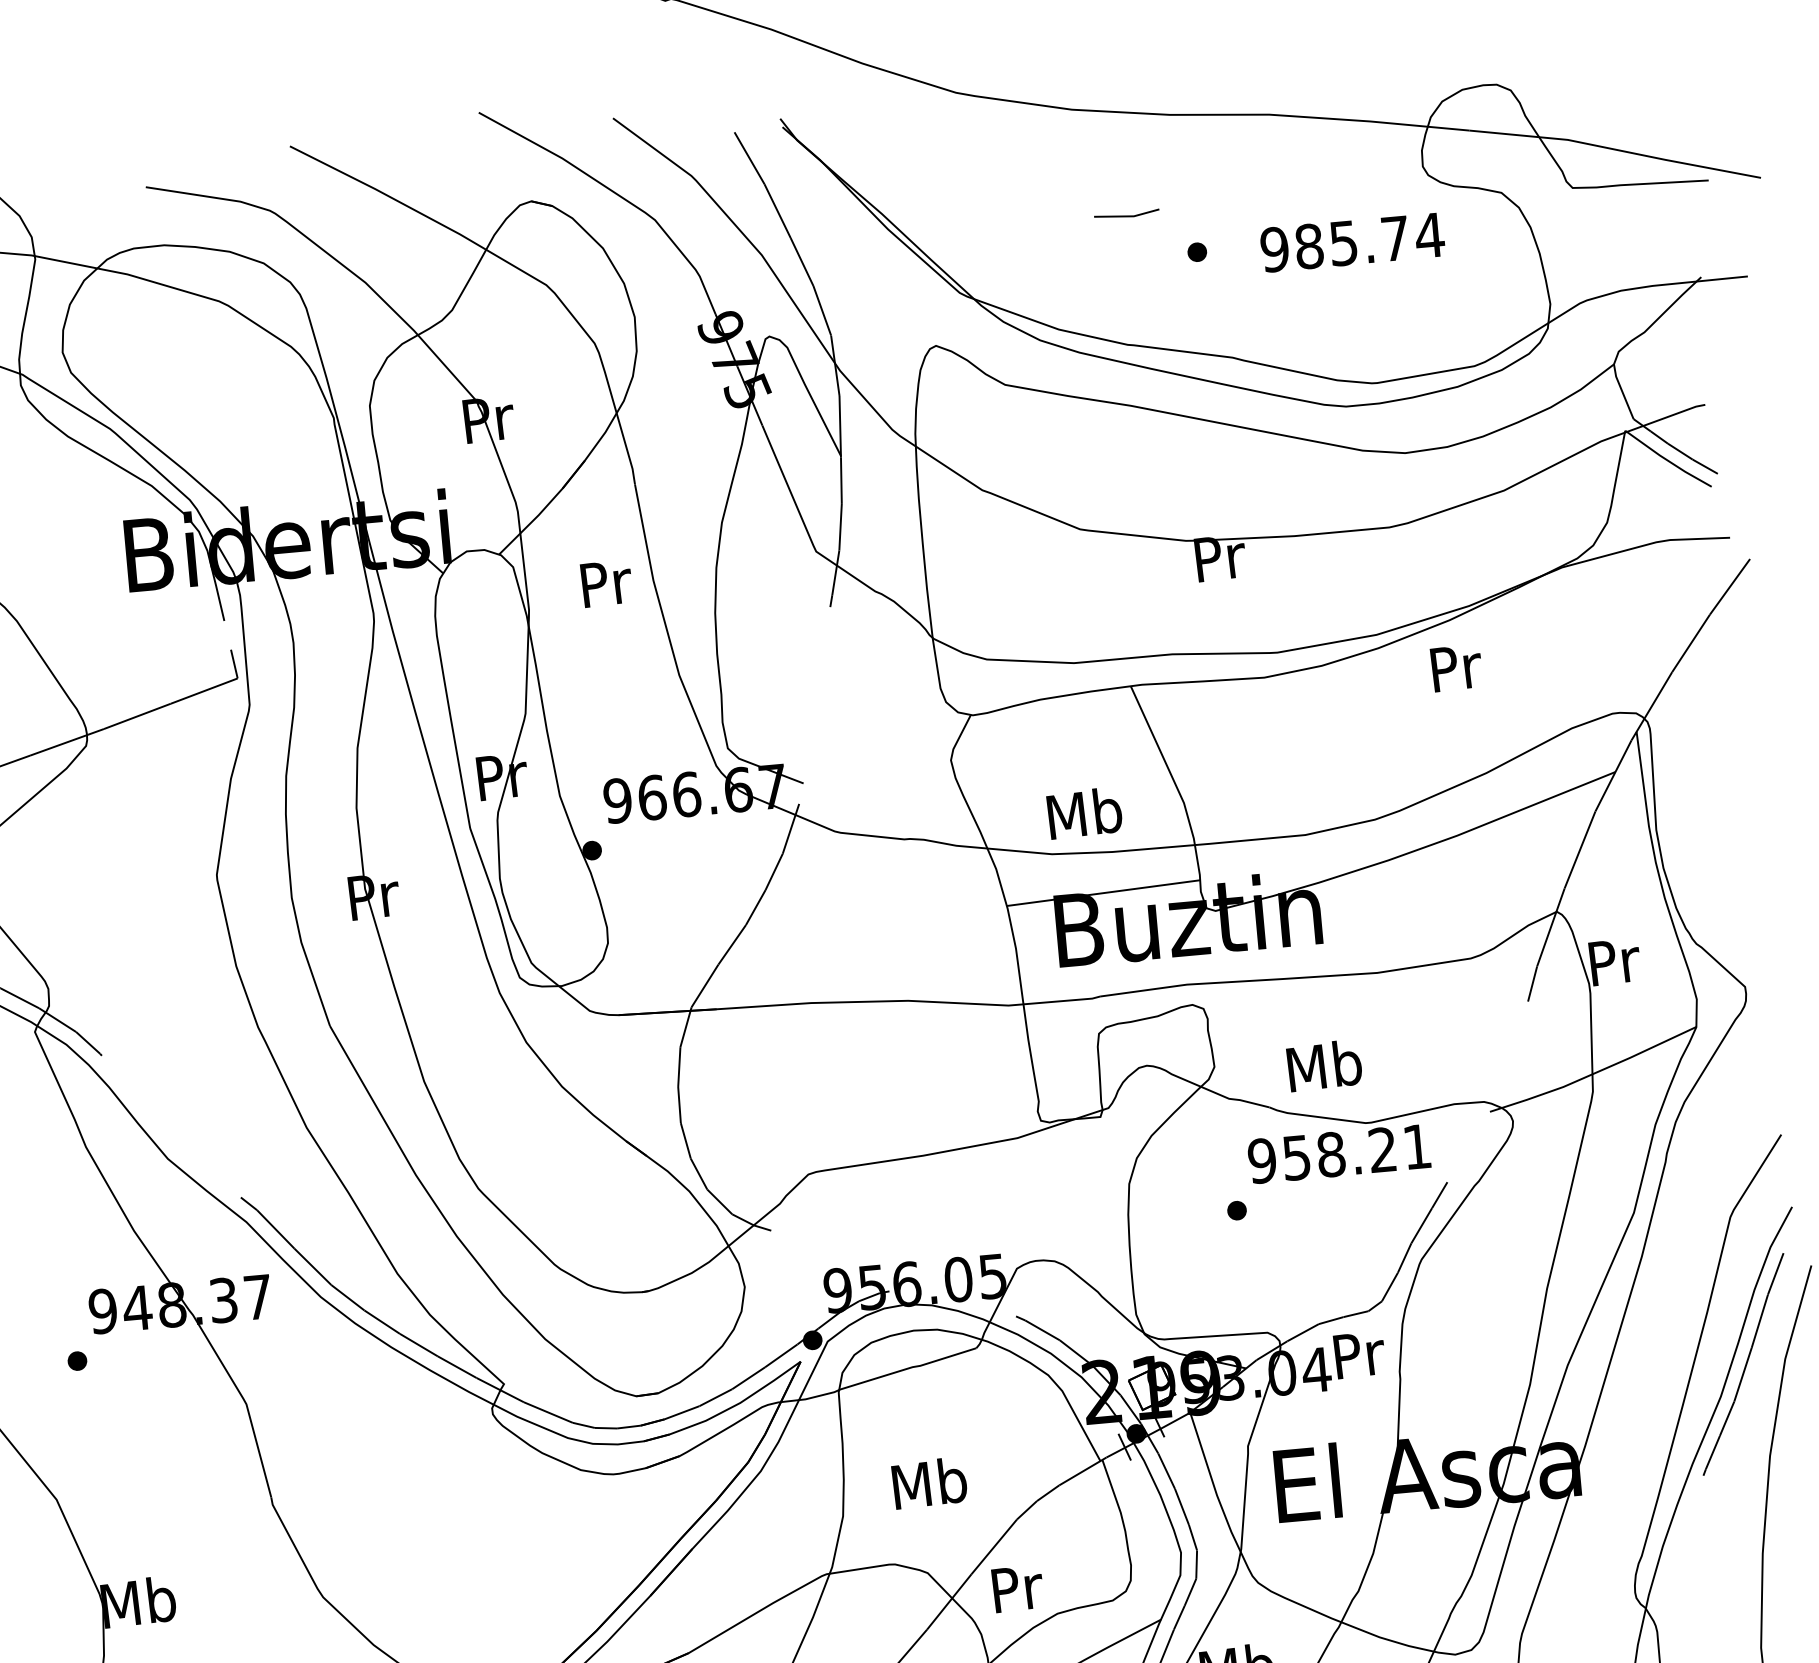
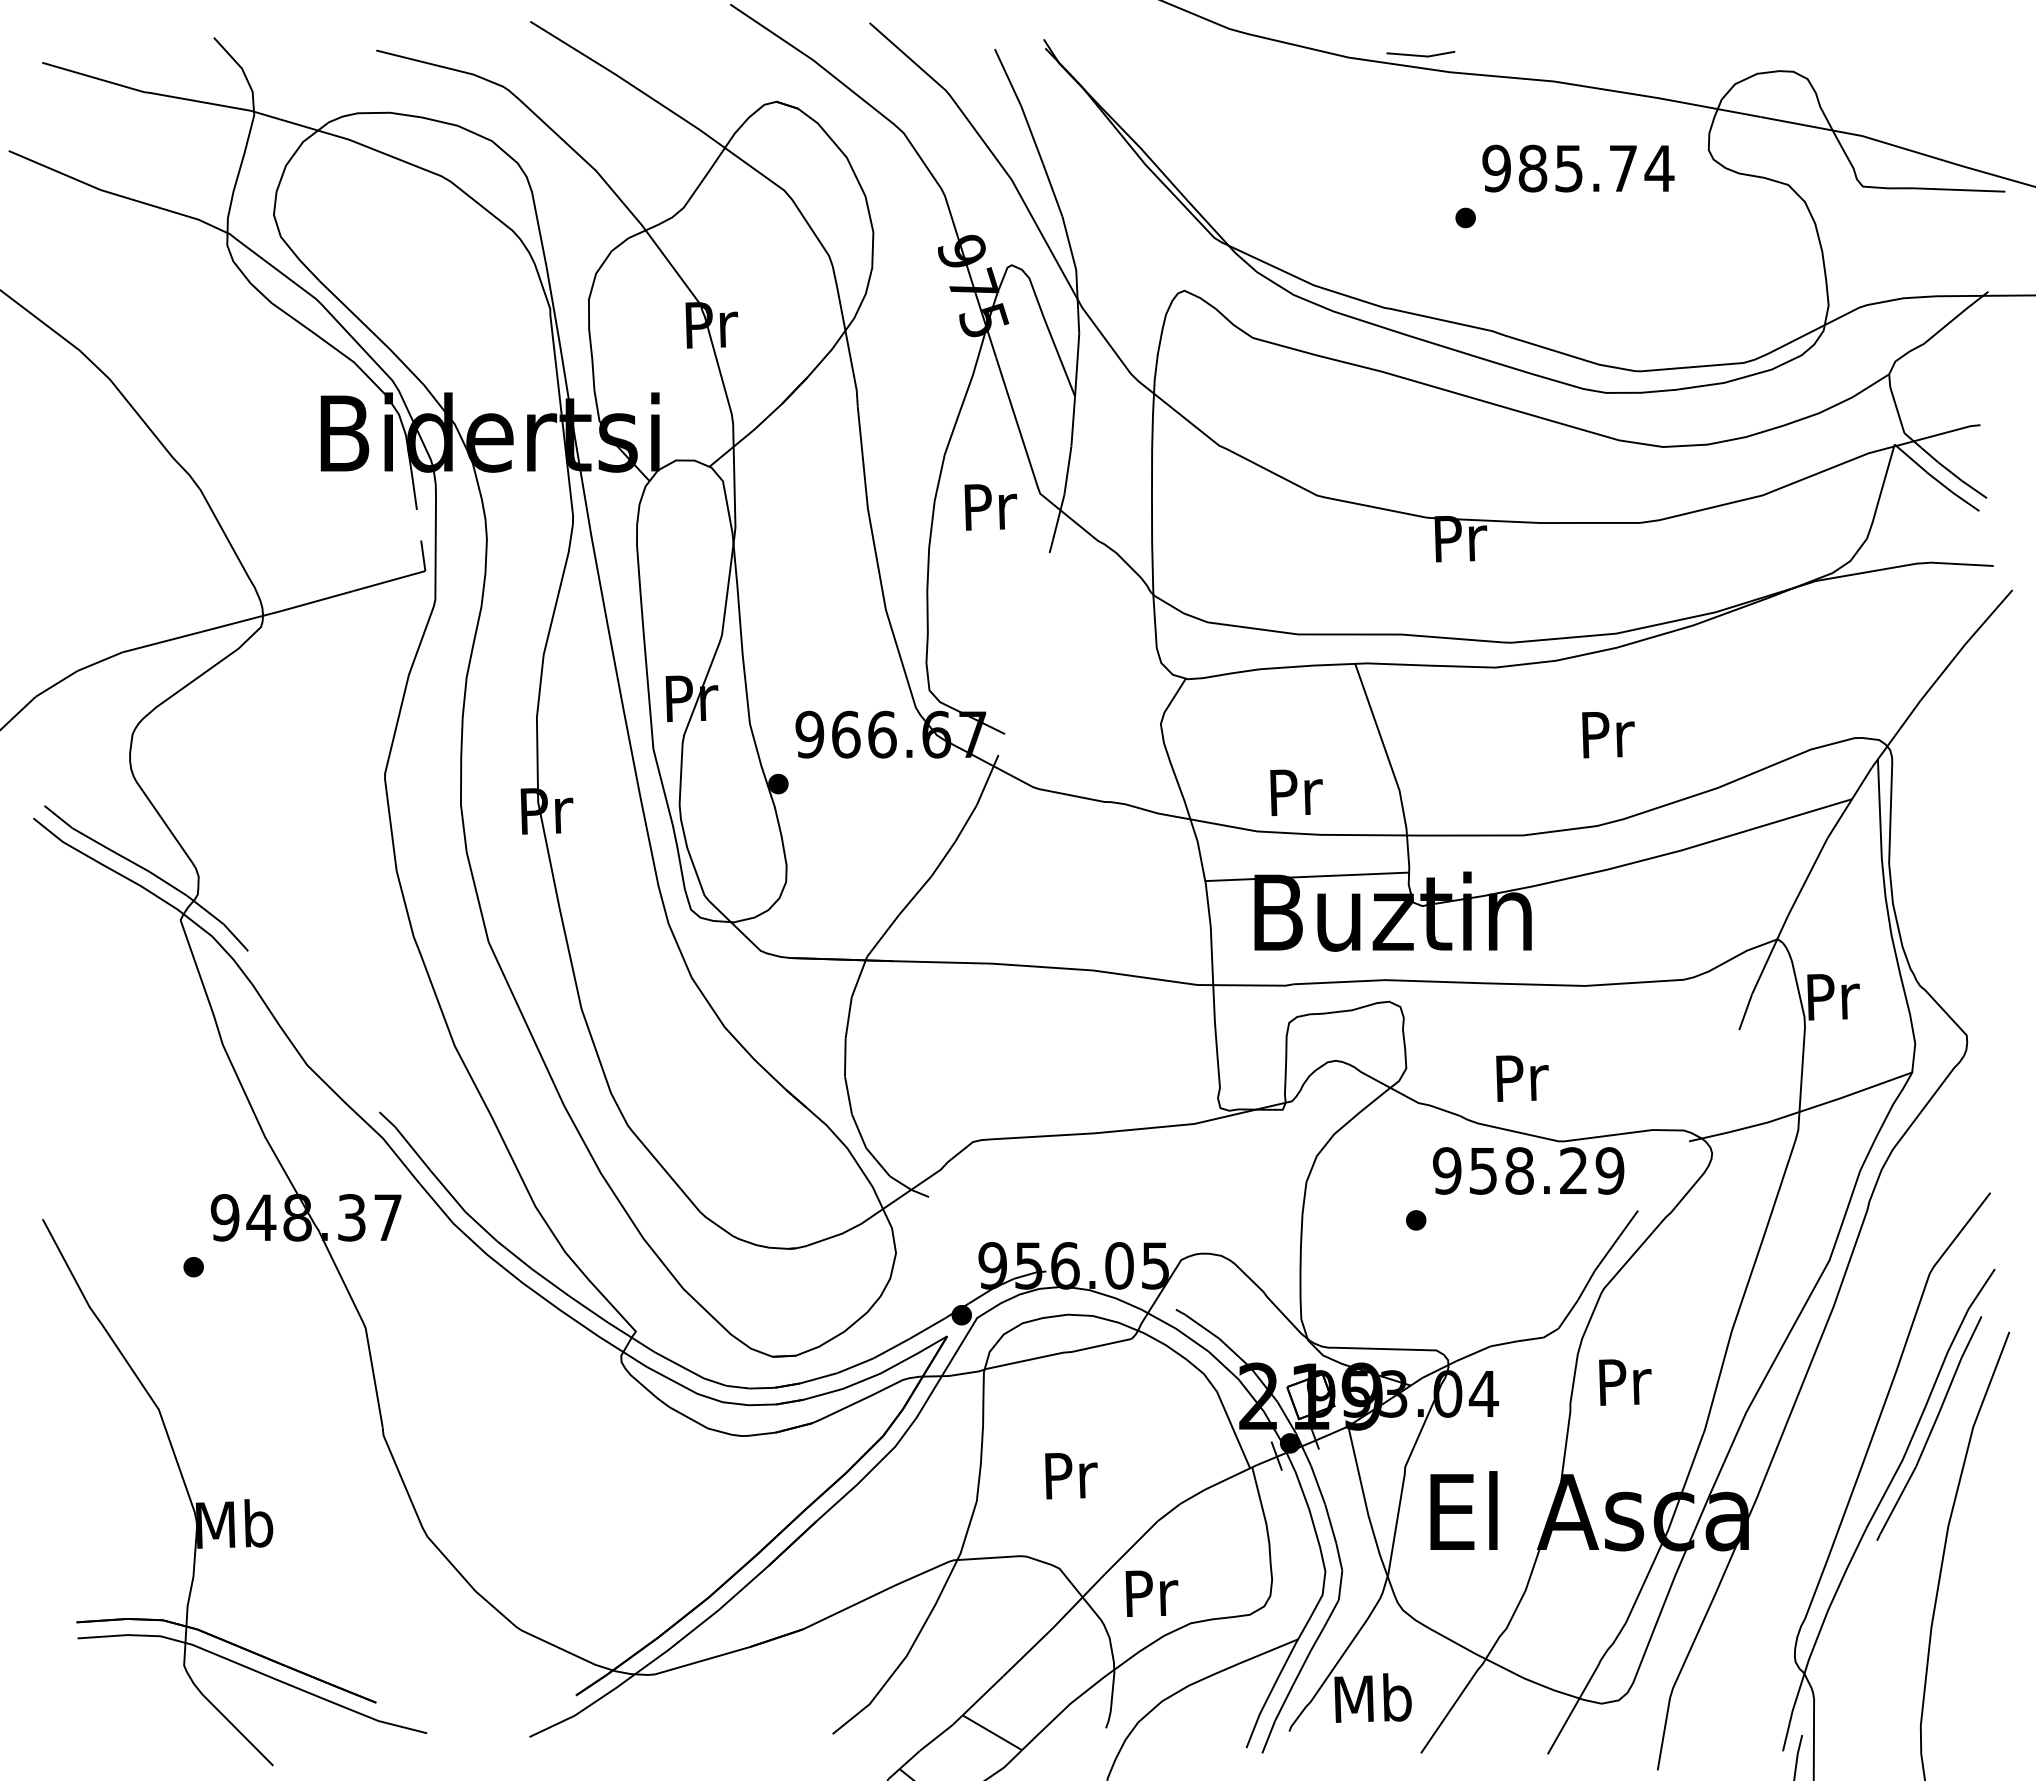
line: (1126, 215) -> (1420, 55), moved
text: (1352, 242) -> (1578, 168), moved
text: (606, 583) -> (990, 507), moved
text: (1456, 668) -> (1608, 735), moved
text: (1084, 812) -> (1294, 791), Mb -> Pr
text: (1323, 1065) -> (1520, 1077), Mb -> Pr
text: (1416, 1146) -> (1609, 1170), 958.21 -> 958.29
text: (1359, 1355) -> (1625, 1382), moved
text: (929, 1482) -> (1069, 1474), Mb -> Pr

